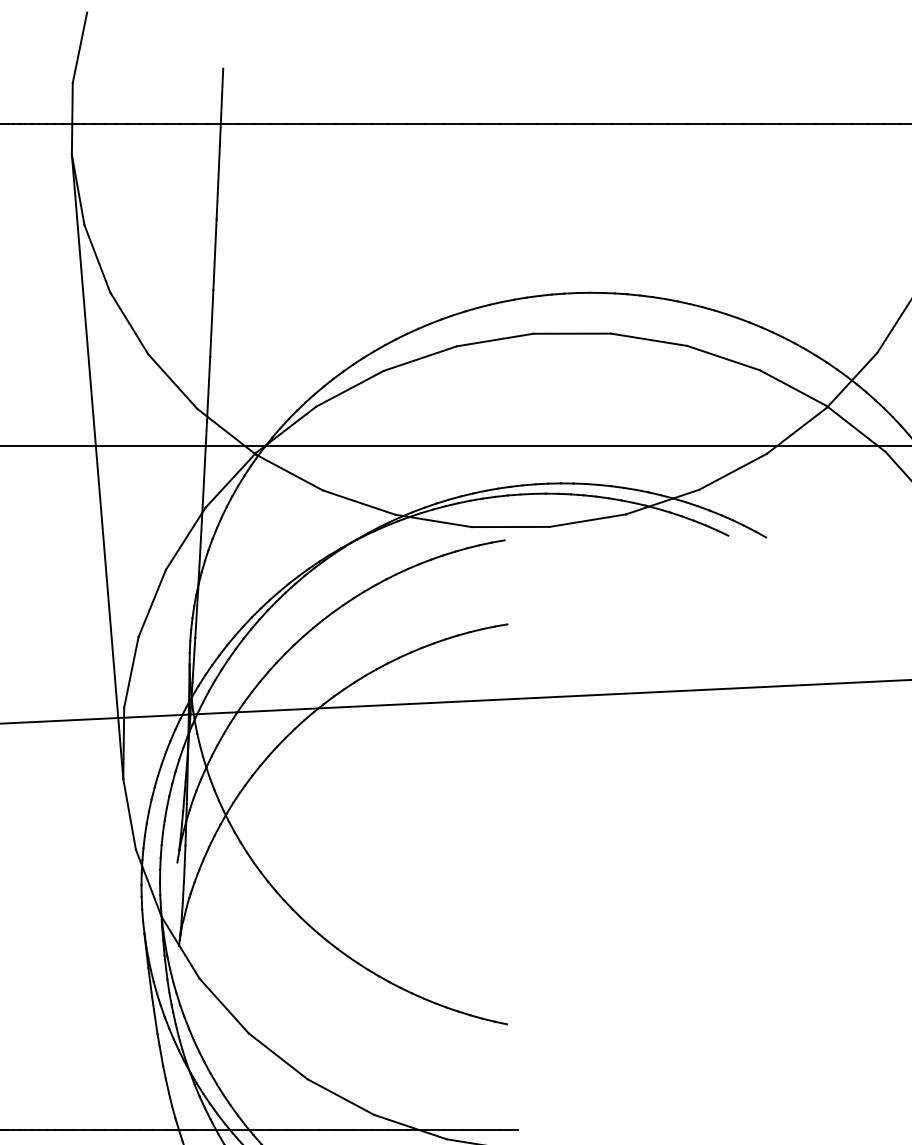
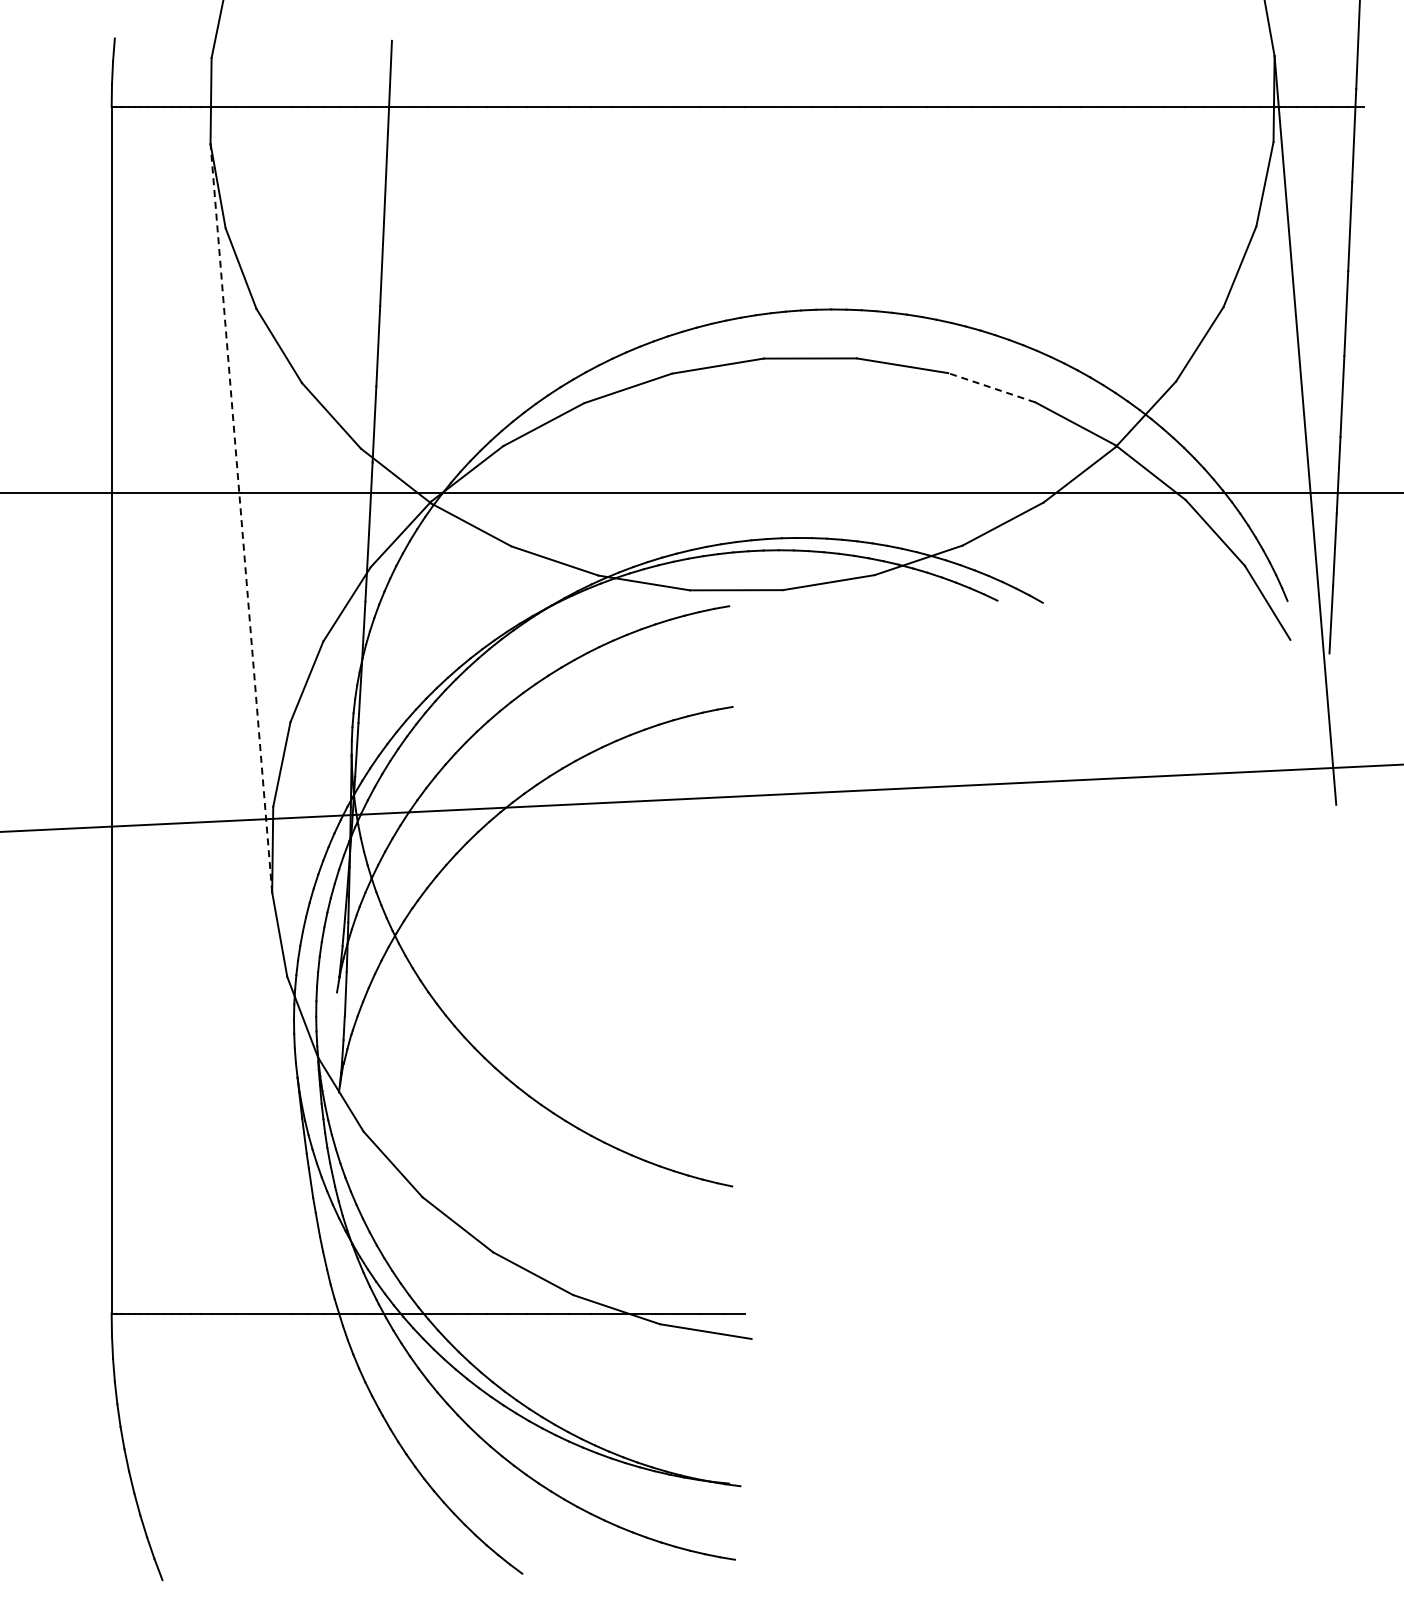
line: (723, 357) -> (991, 387), solid -> dashed
line: (97, 467) -> (241, 518), solid -> dashed

